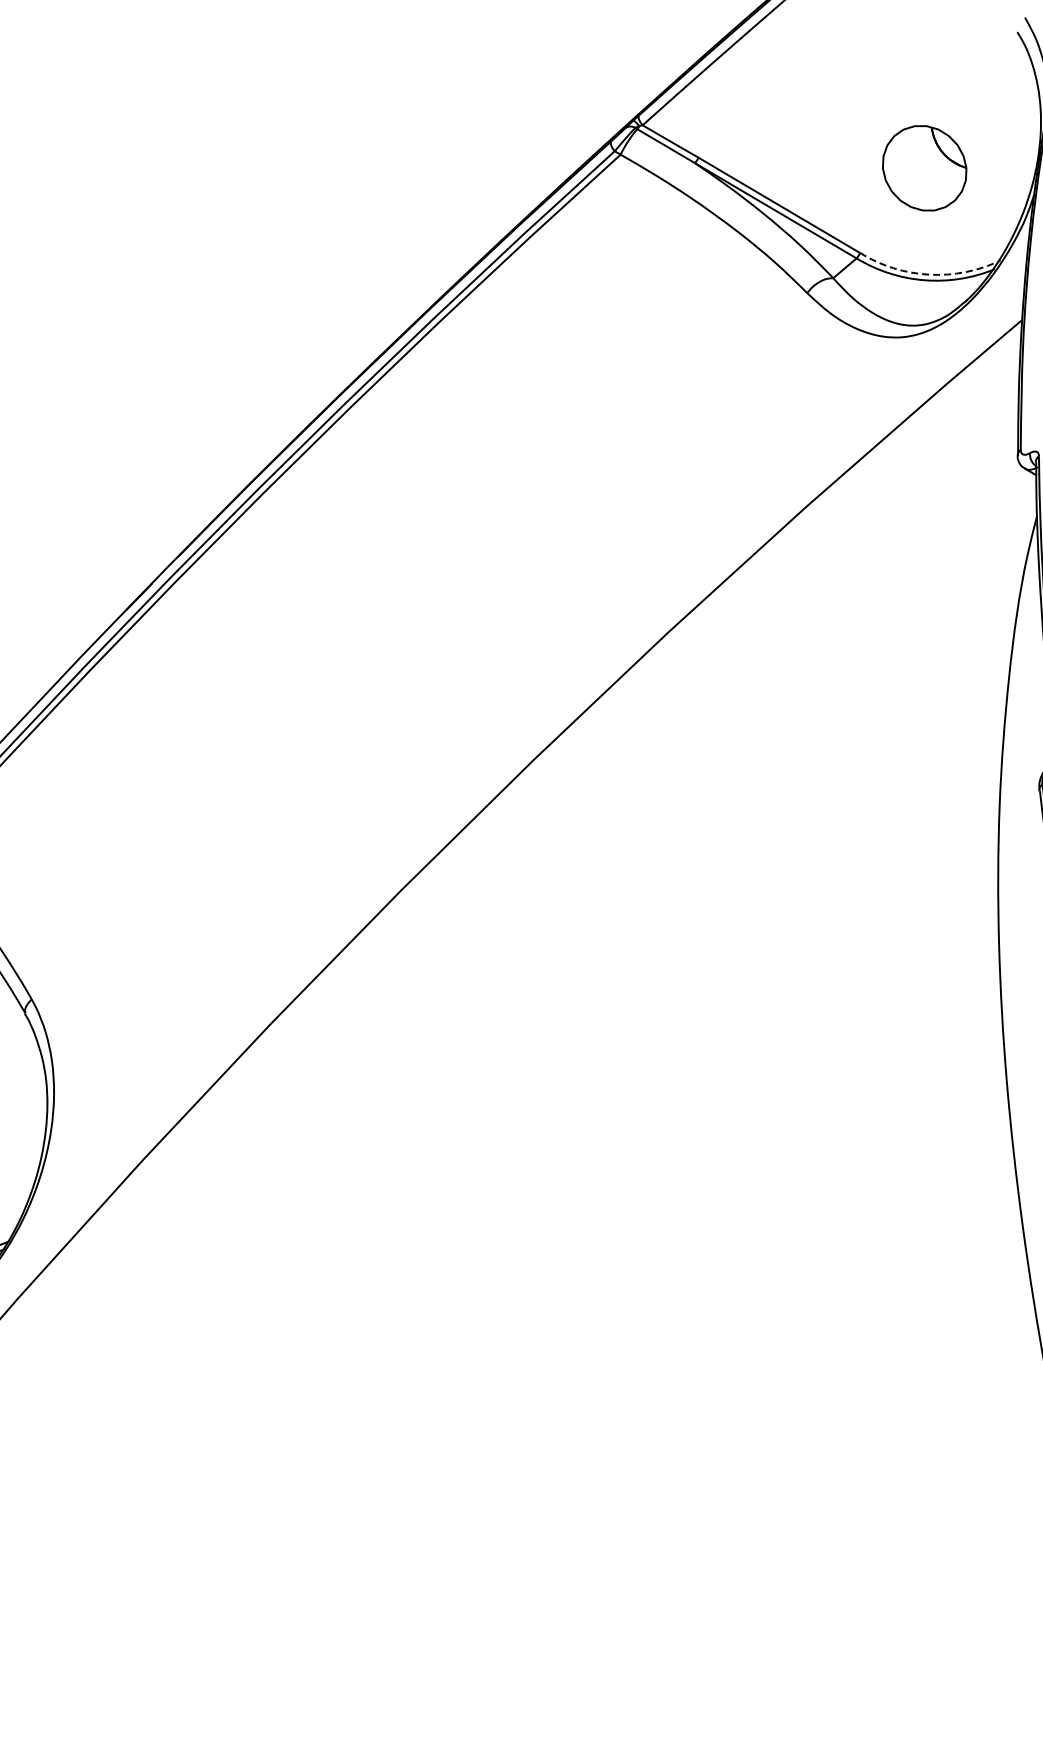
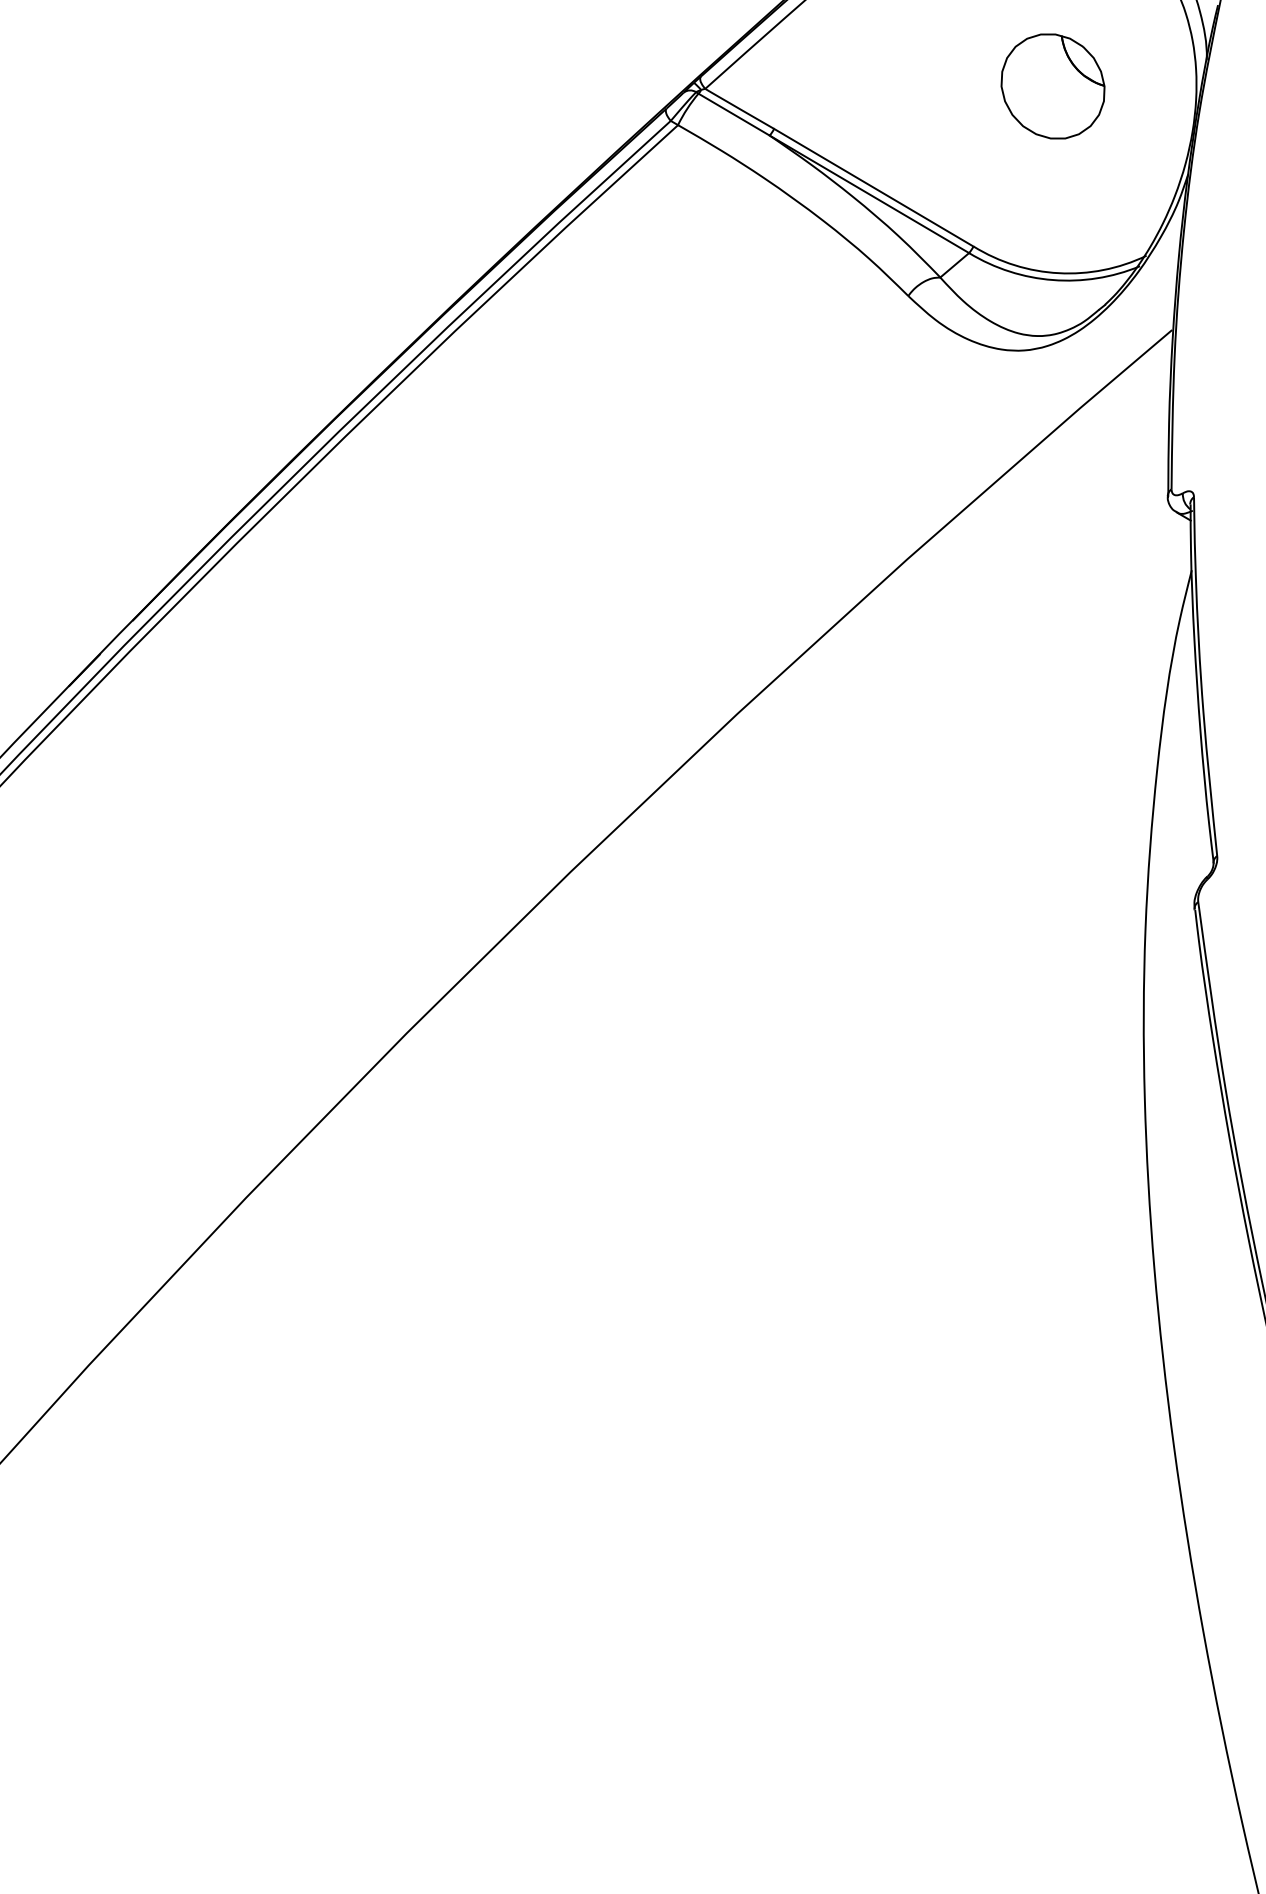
part: (924, 168) -> (1052, 86), moved
arc: (929, 274) -> (1059, 272), dashed -> solid

